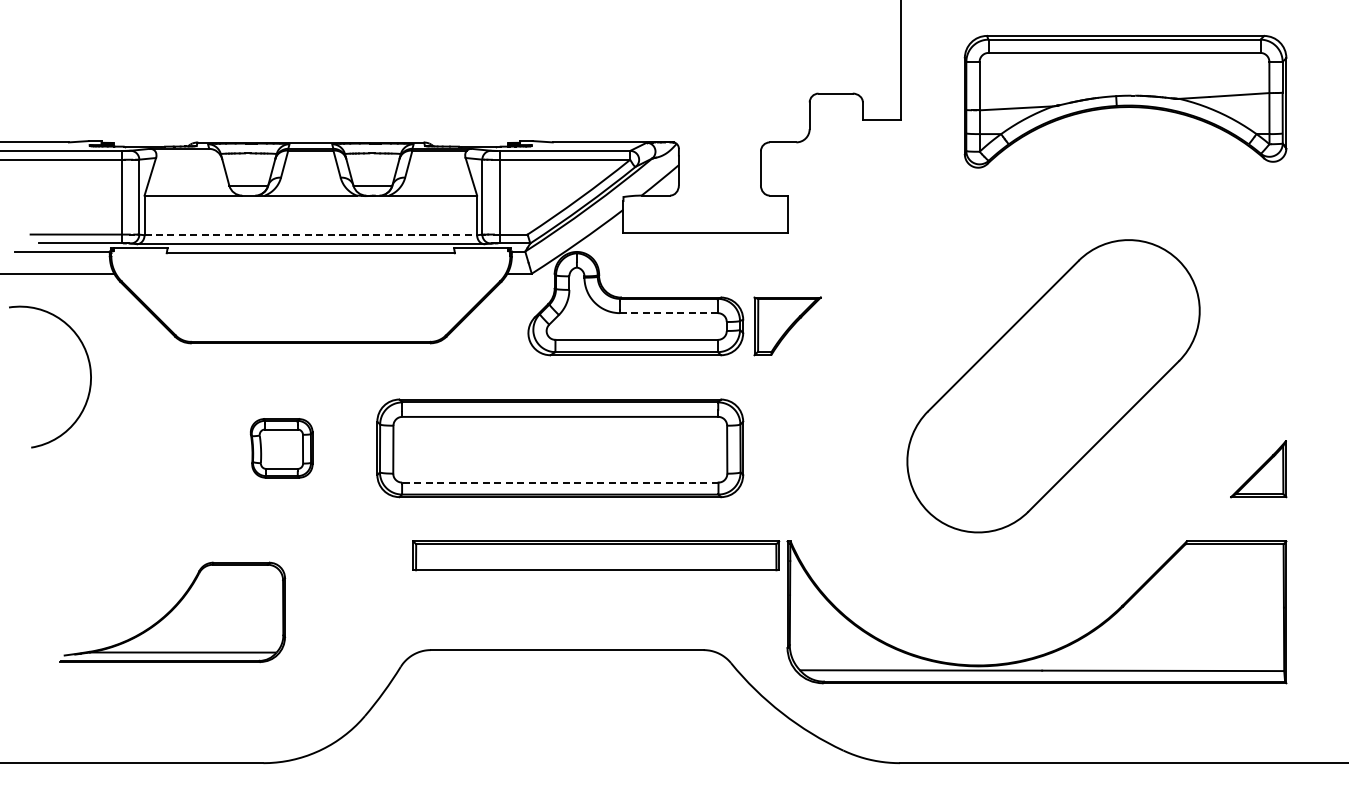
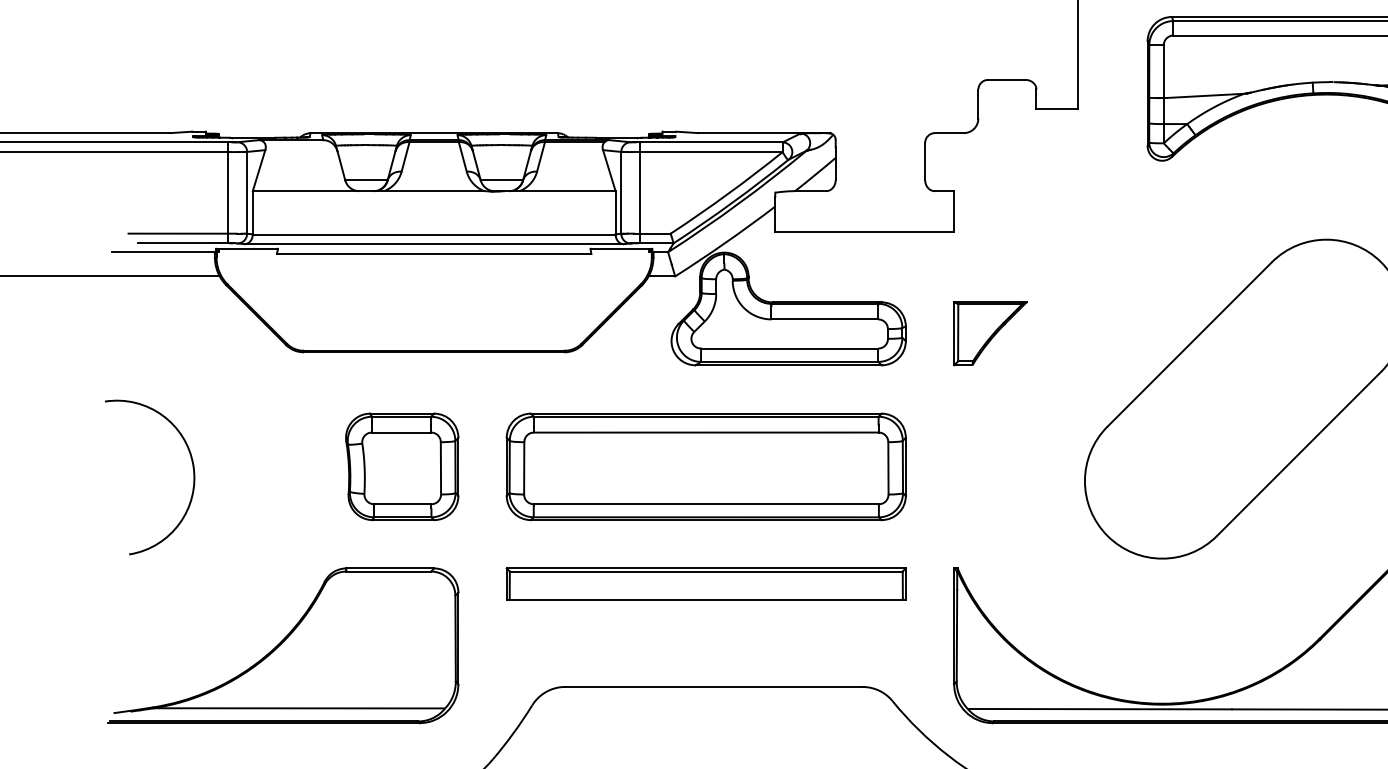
line: (311, 235) -> (434, 234), dashed -> solid
line: (668, 313) -> (824, 319), dashed -> solid
part: (787, 326) -> (990, 333), moved
arc: (89, 372) -> (192, 472), moved
part: (281, 448) -> (402, 467), size x1.67
line: (559, 482) -> (705, 504), dashed -> solid
part: (596, 555) -> (706, 583), moved
part: (172, 612) -> (283, 645), size x1.43

